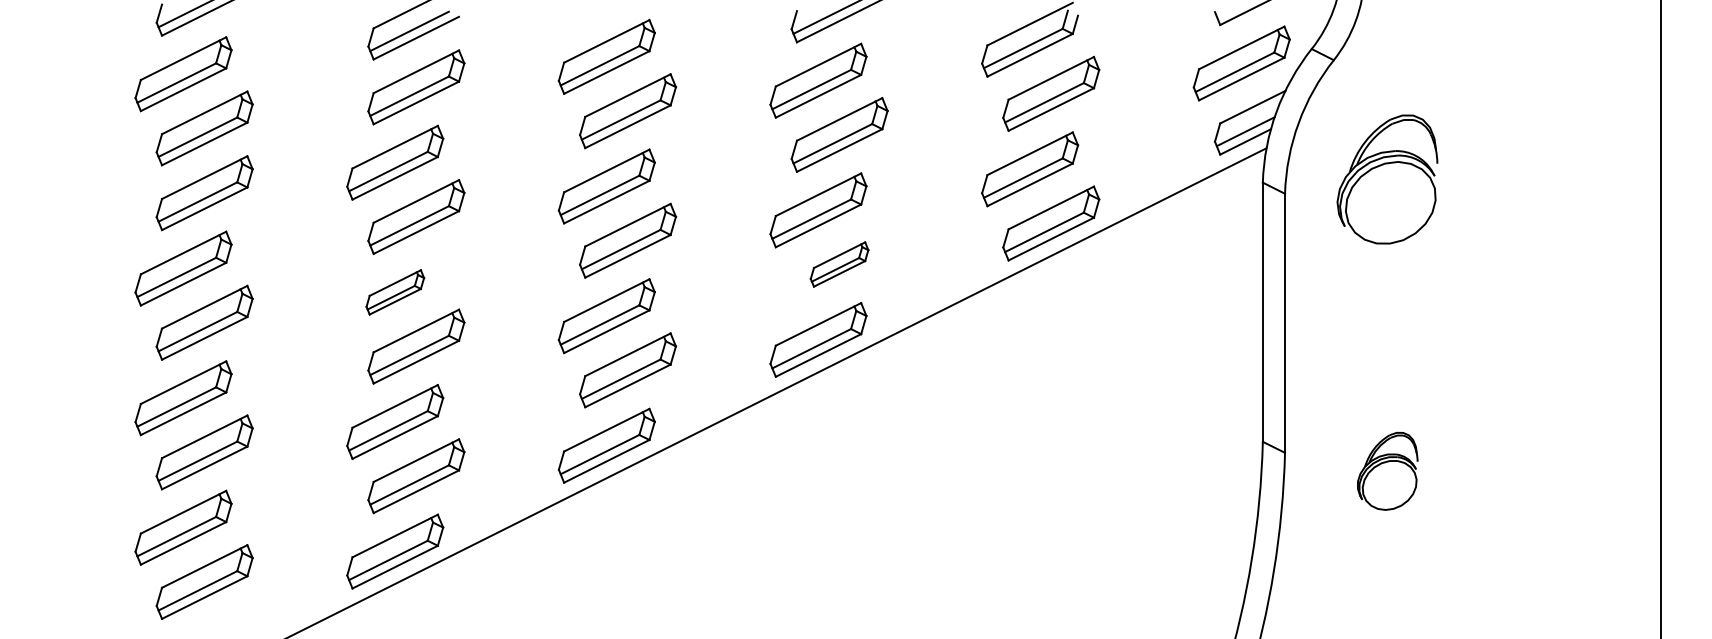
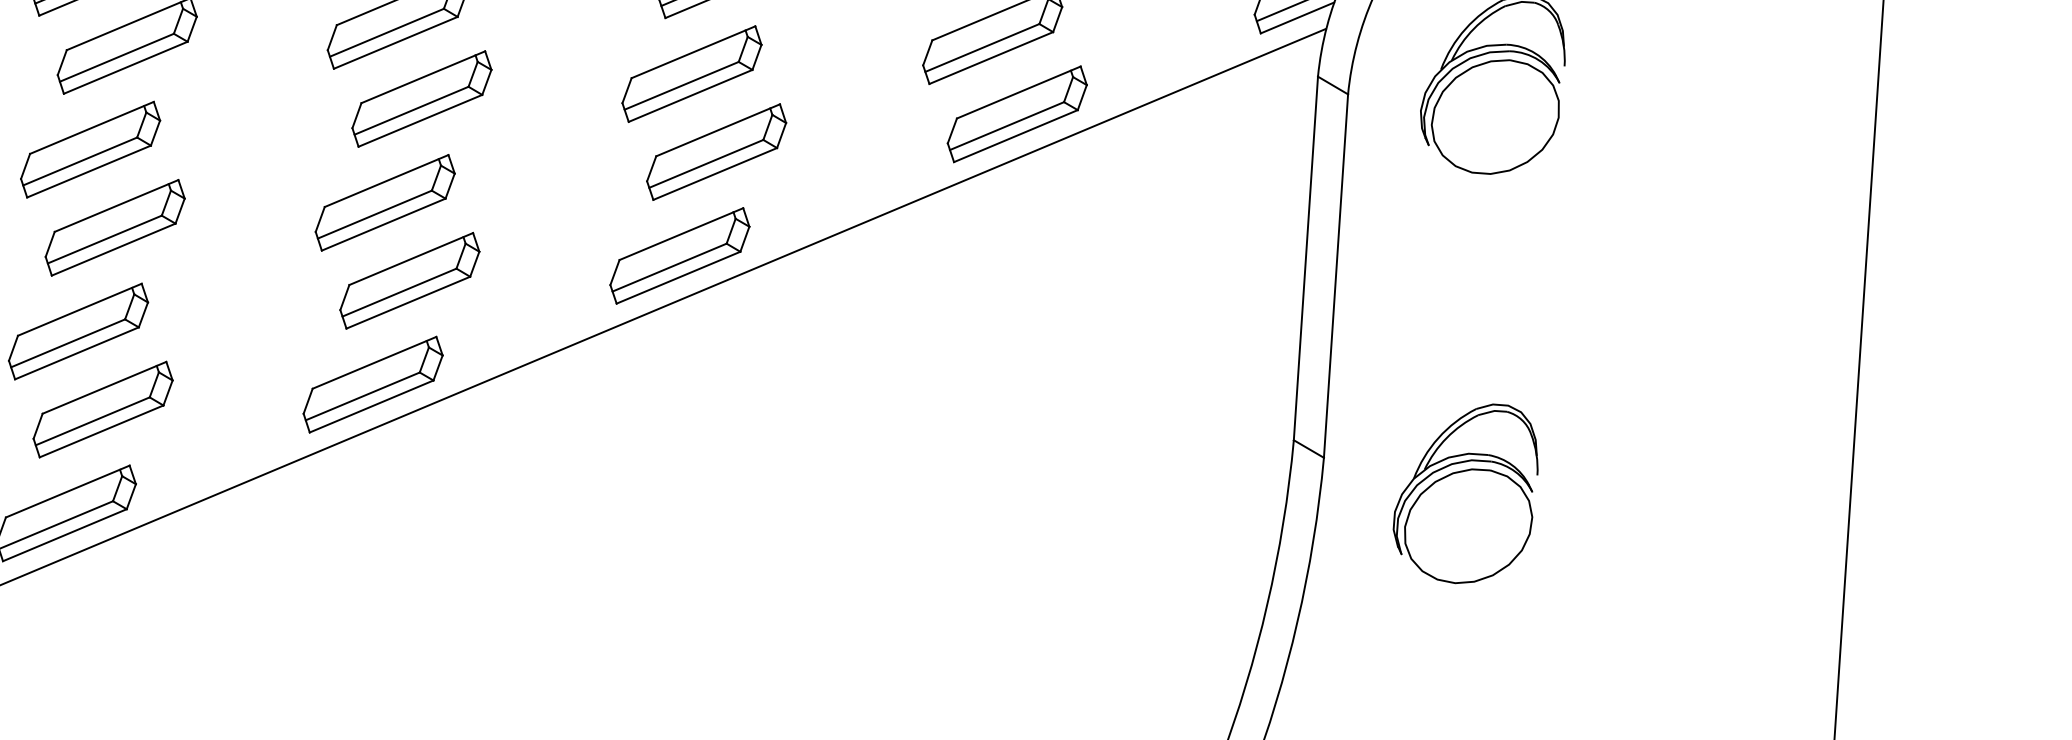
part: (839, 264) -> (716, 152), size x1.67
part: (395, 292) -> (90, 149), size x1.67
part: (1387, 471) -> (1465, 493), size x1.67

